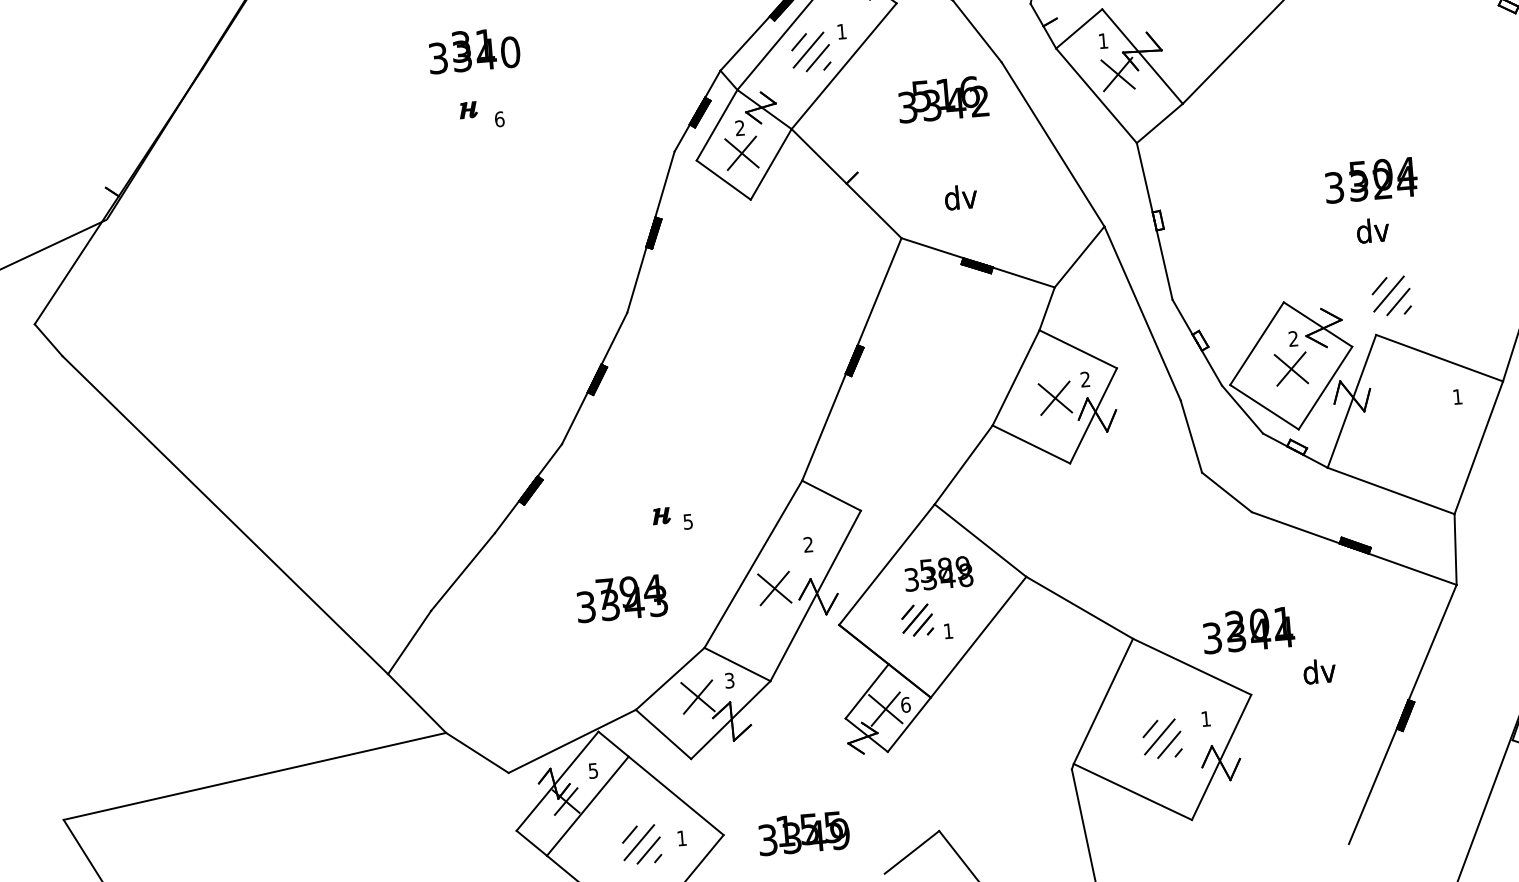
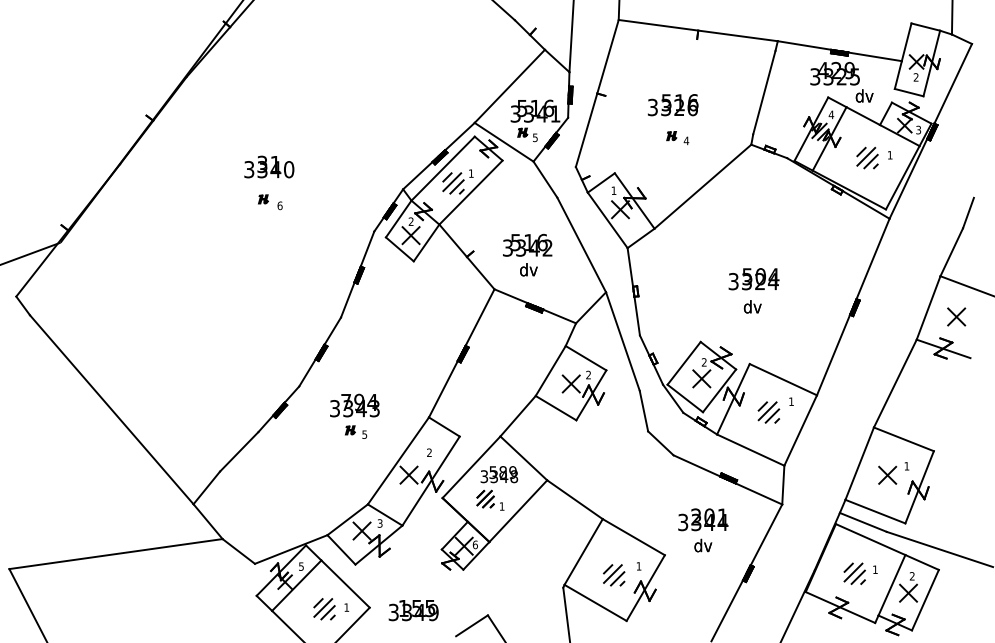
text: (942, 97) -> (527, 244), moved
part: (1390, 296) -> (768, 412), moved
text: (621, 598) -> (354, 405), moved
text: (1248, 629) -> (703, 519), moved

